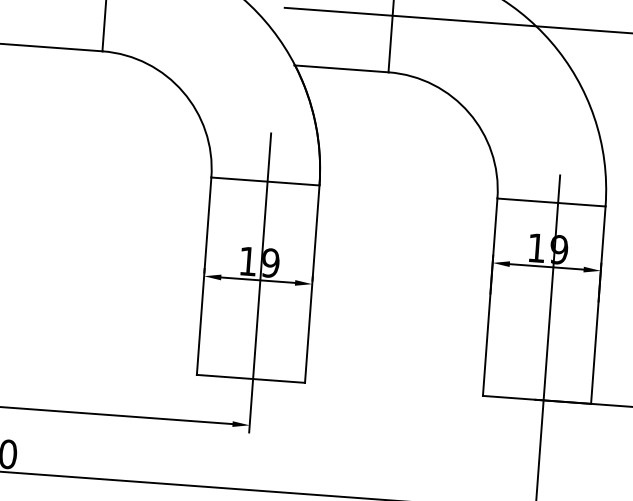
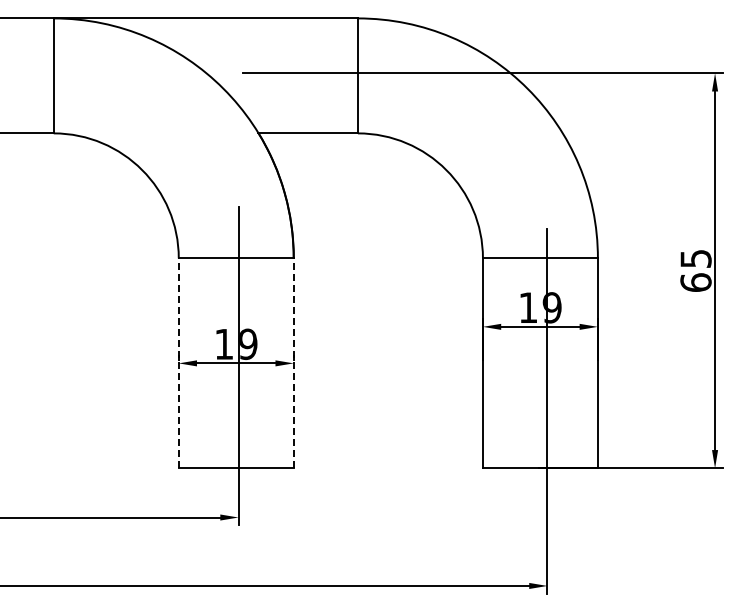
line: (203, 276) -> (178, 363), solid -> dashed
line: (312, 284) -> (293, 363), solid -> dashed

